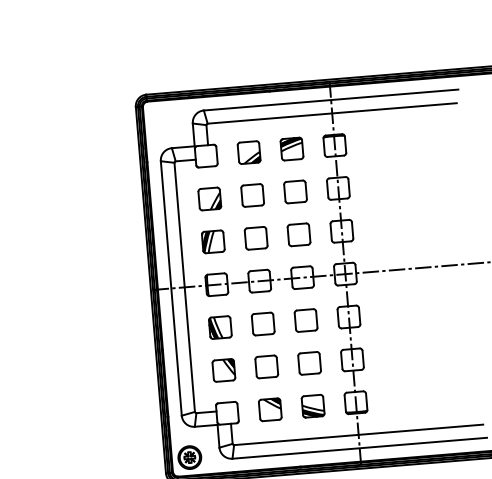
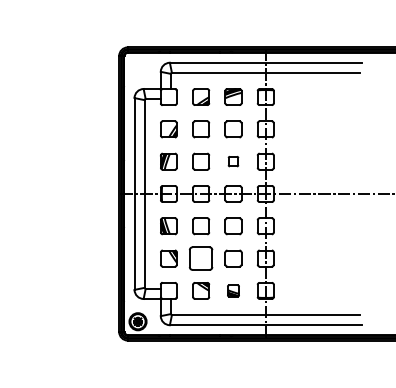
part: (299, 234) -> (233, 161), size x0.6
part: (267, 366) -> (201, 258), size x1.4
part: (313, 405) -> (233, 290), size x0.7

